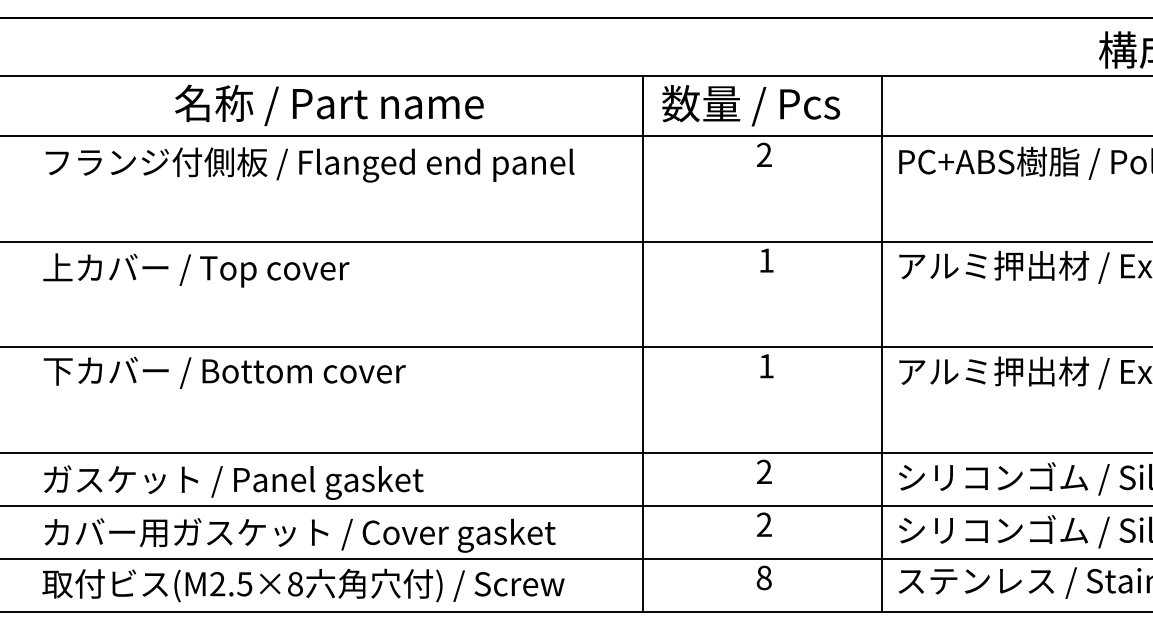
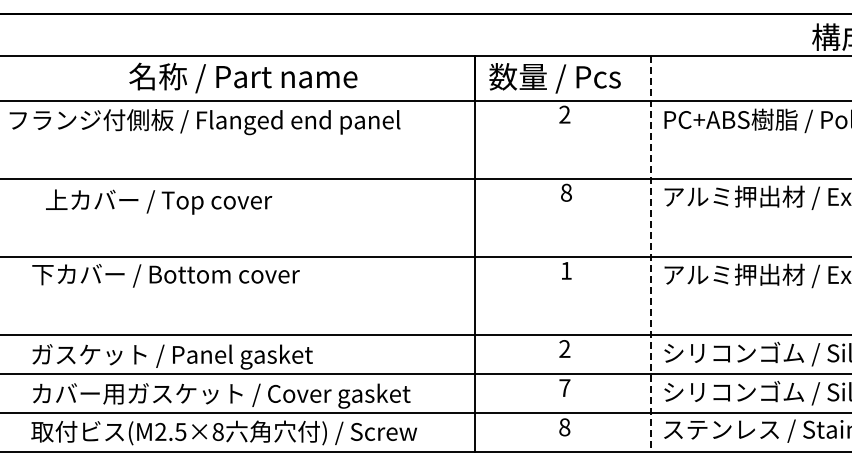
text: (309, 165) -> (204, 122), moved
text: (766, 260) -> (566, 192), 1 -> 8
text: (196, 269) -> (159, 201), moved
line: (881, 344) -> (651, 254), solid -> dashed
text: (763, 524) -> (564, 387), 2 -> 7

